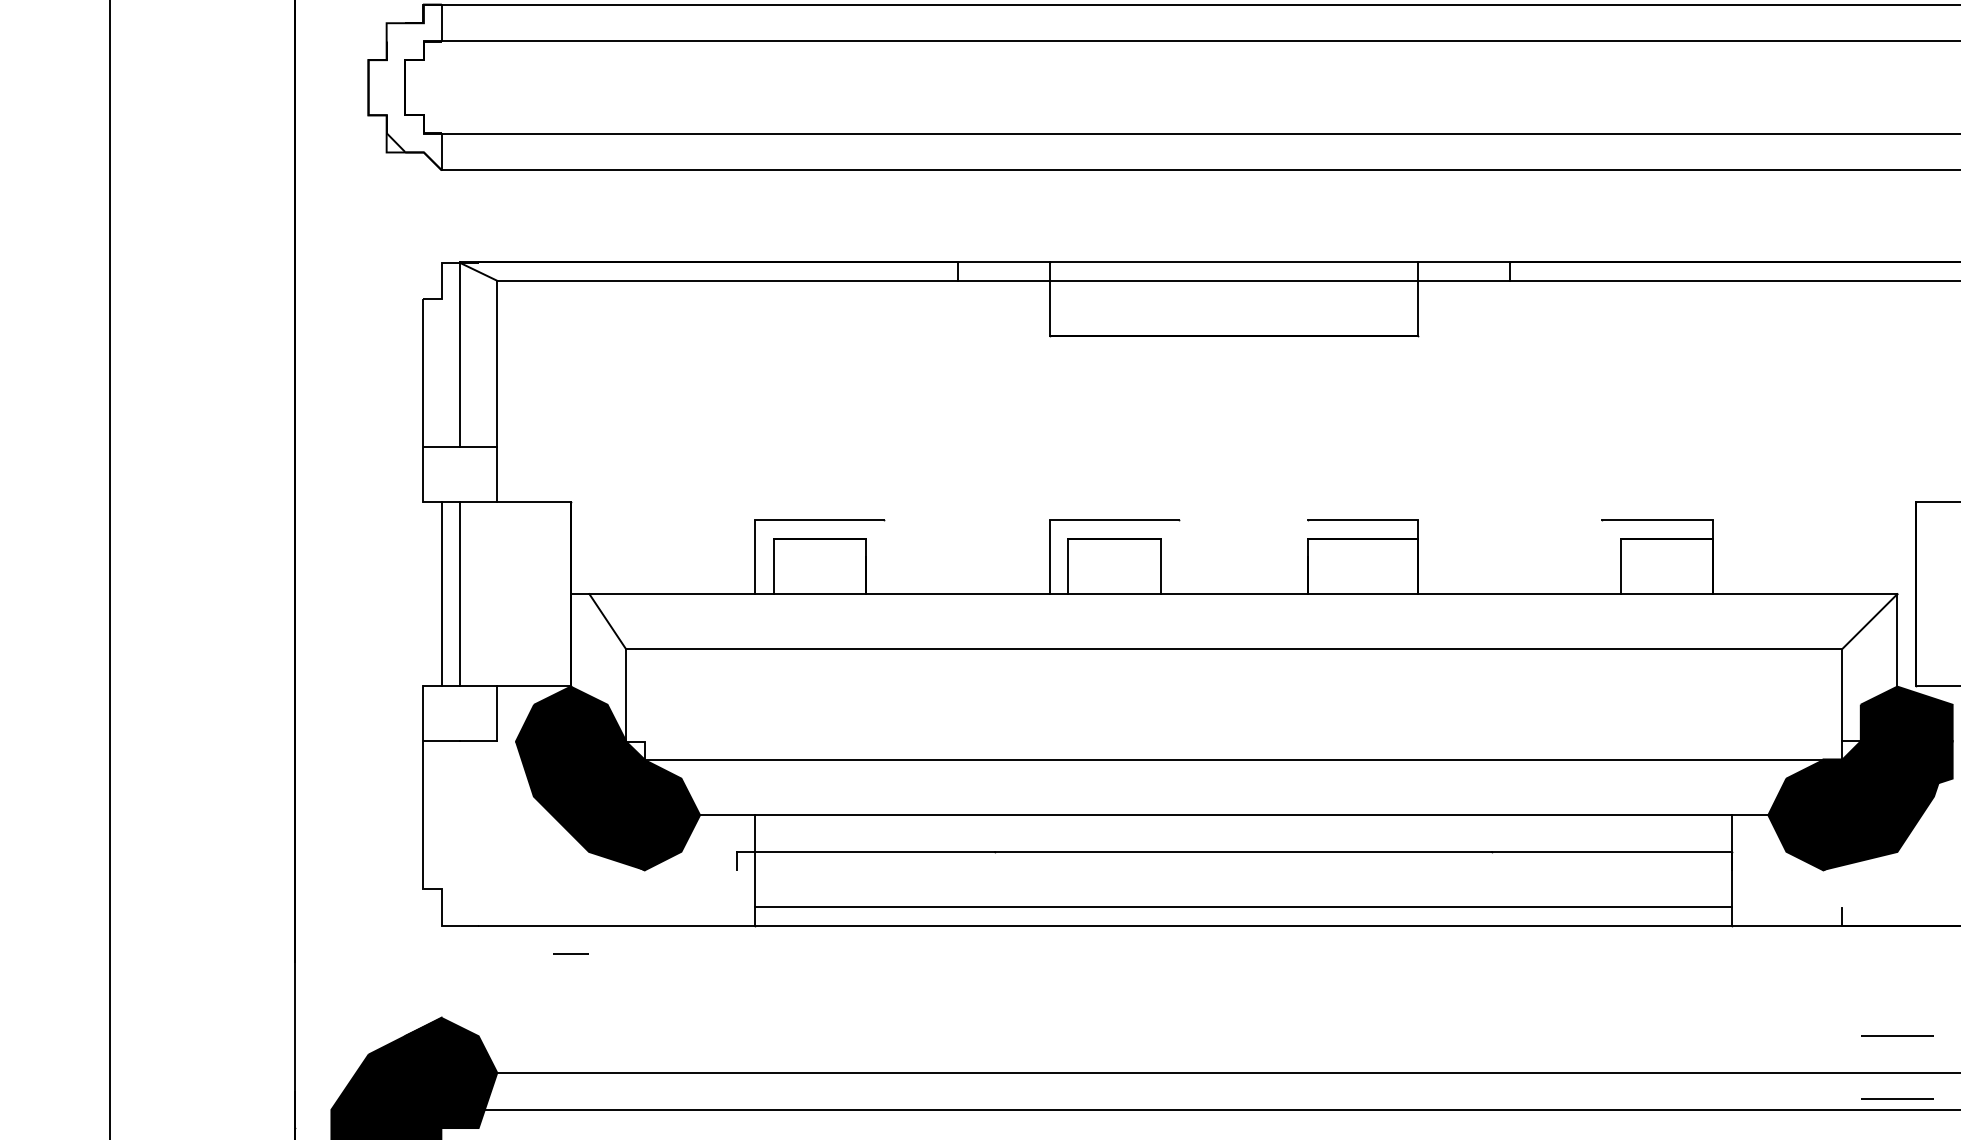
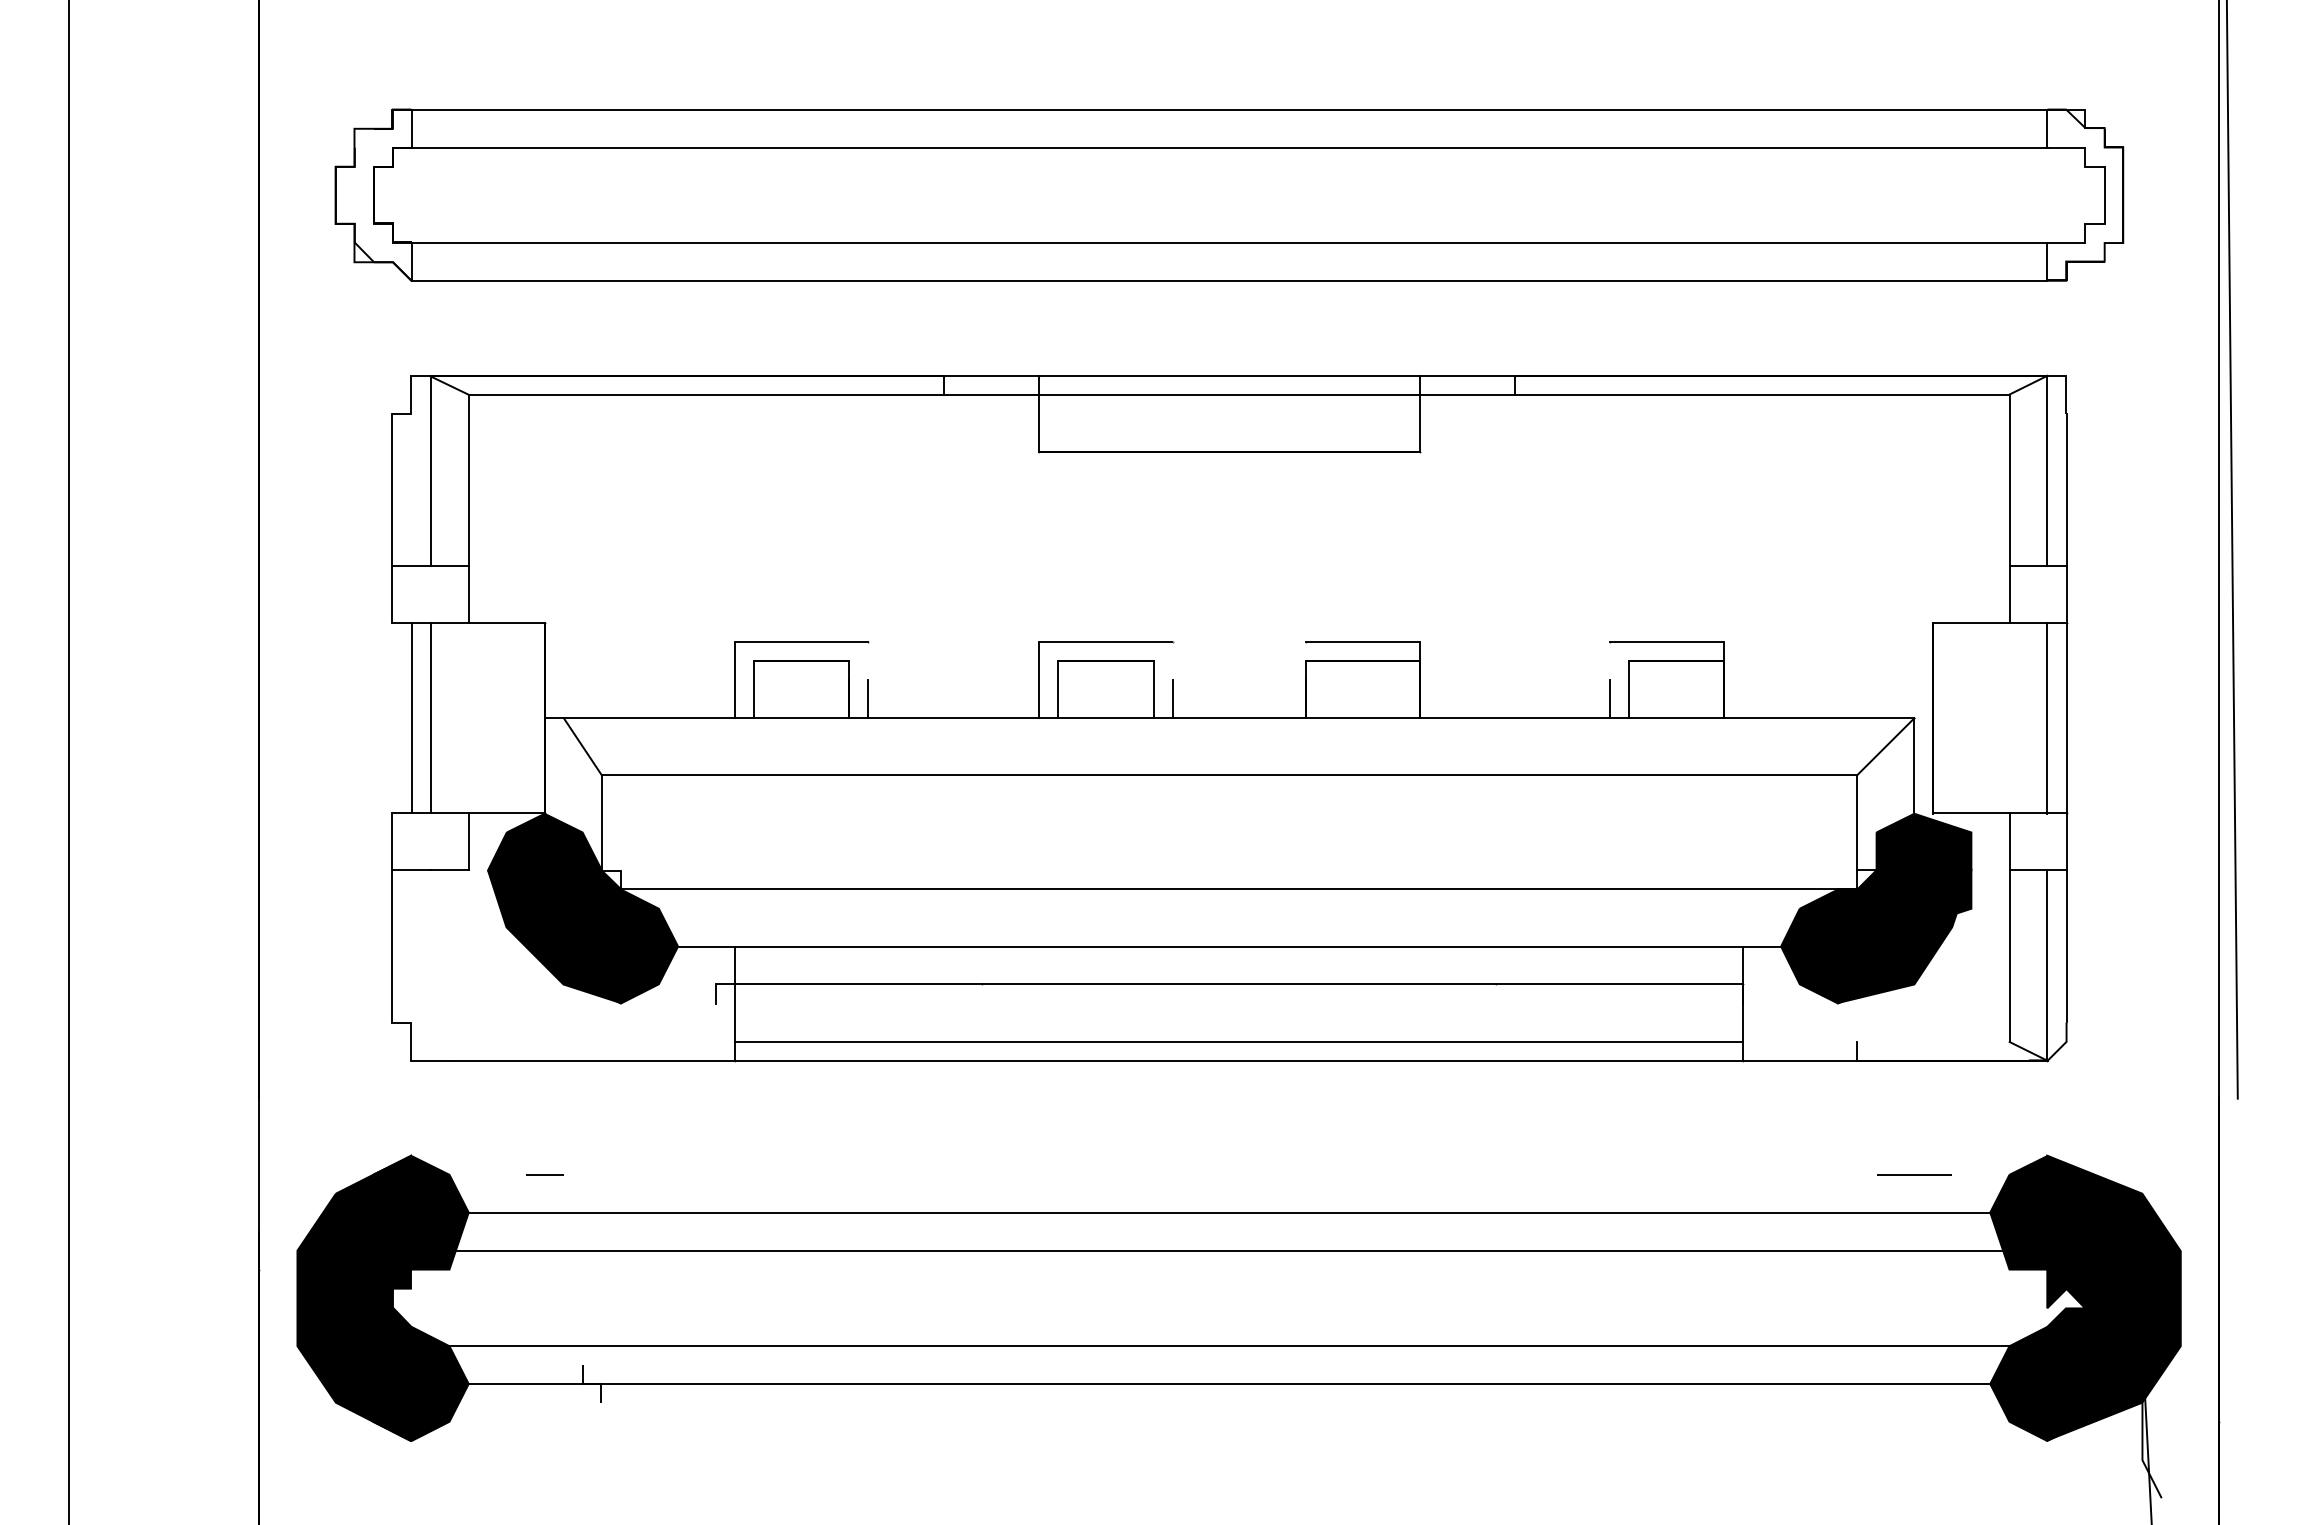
line: (884, 575) -> (868, 699), added
line: (1178, 575) -> (1172, 699), added
line: (1602, 575) -> (1609, 699), added
line: (570, 953) -> (544, 1174), moved
line: (1897, 1098) -> (1914, 1239), removed

